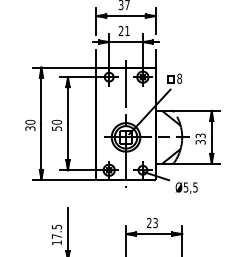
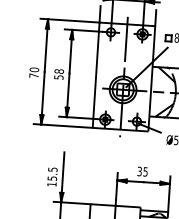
text: (56, 121) -> (58, 70), 50 -> 58
text: (30, 128) -> (34, 75), 30 -> 70
text: (152, 223) -> (142, 172), 23 -> 35
text: (56, 236) -> (51, 178), 17.5 -> 15.5

